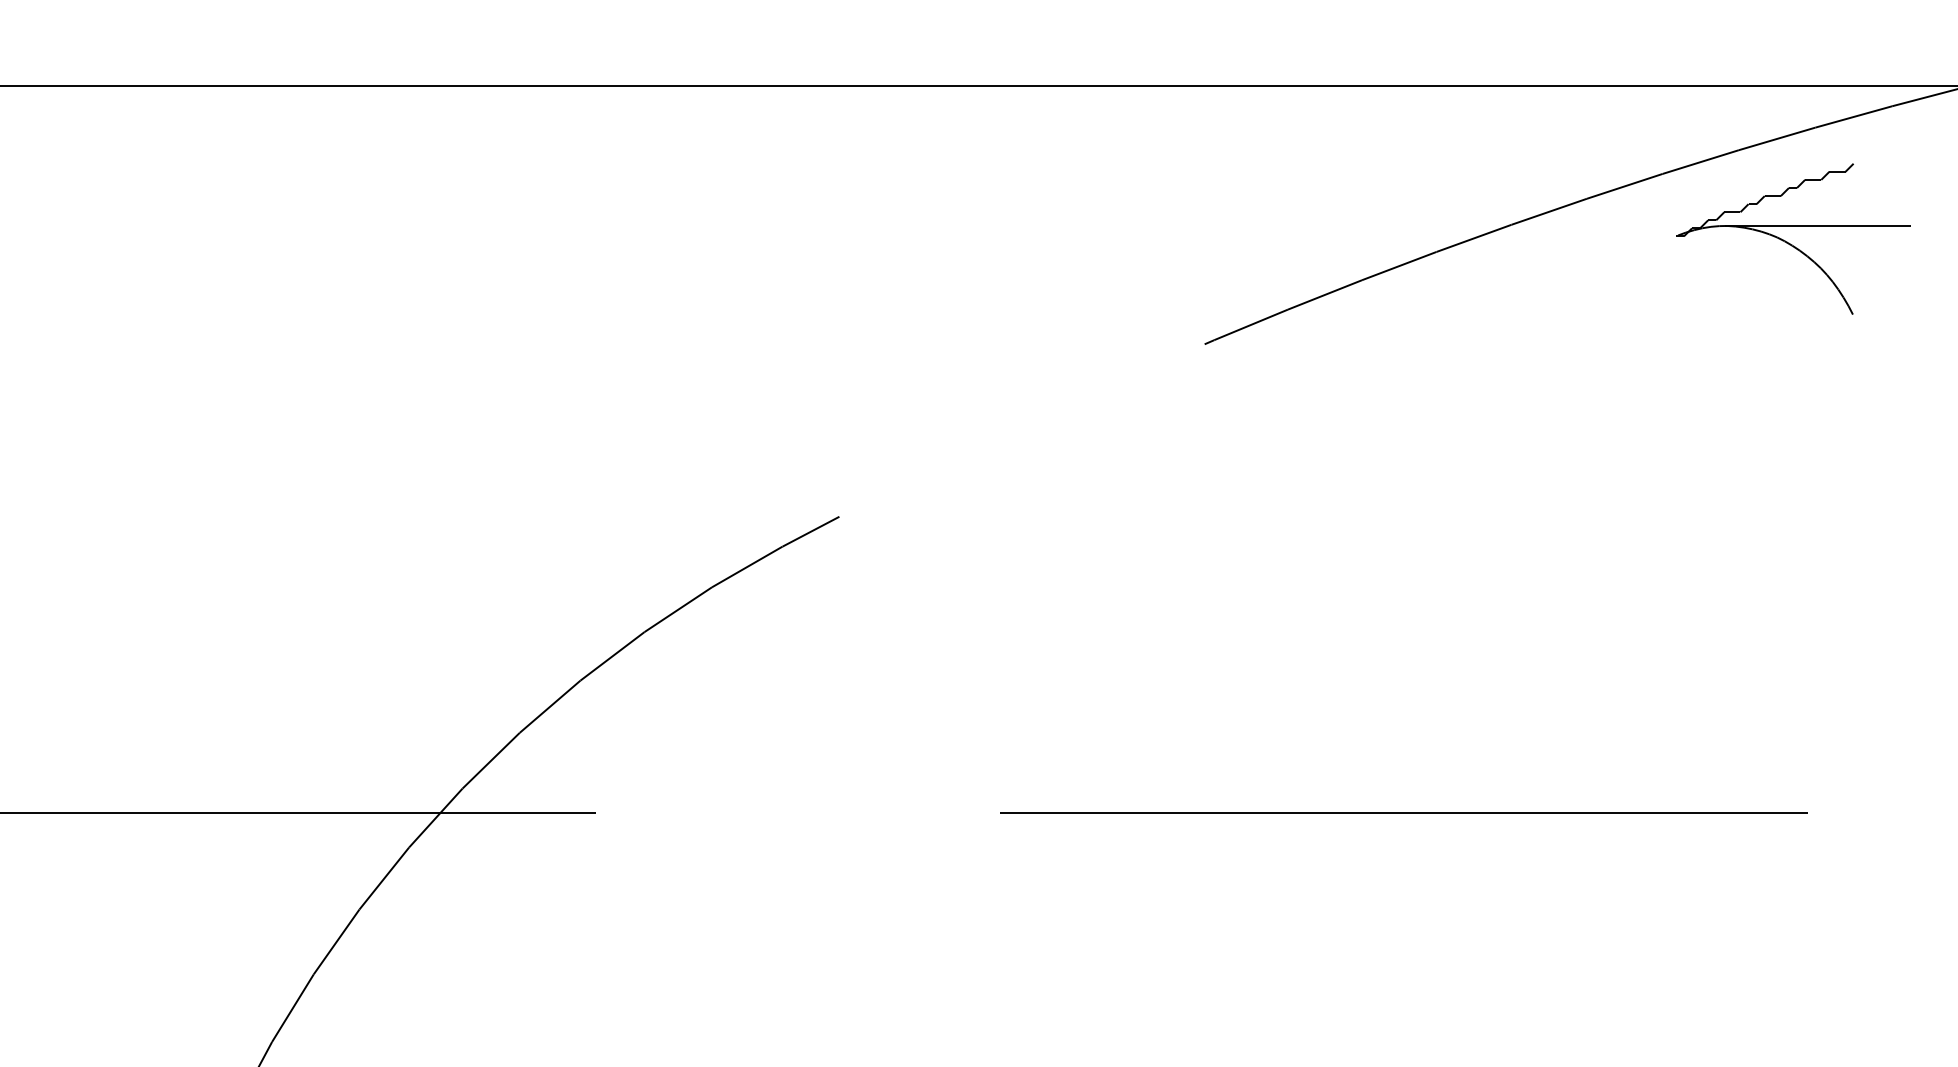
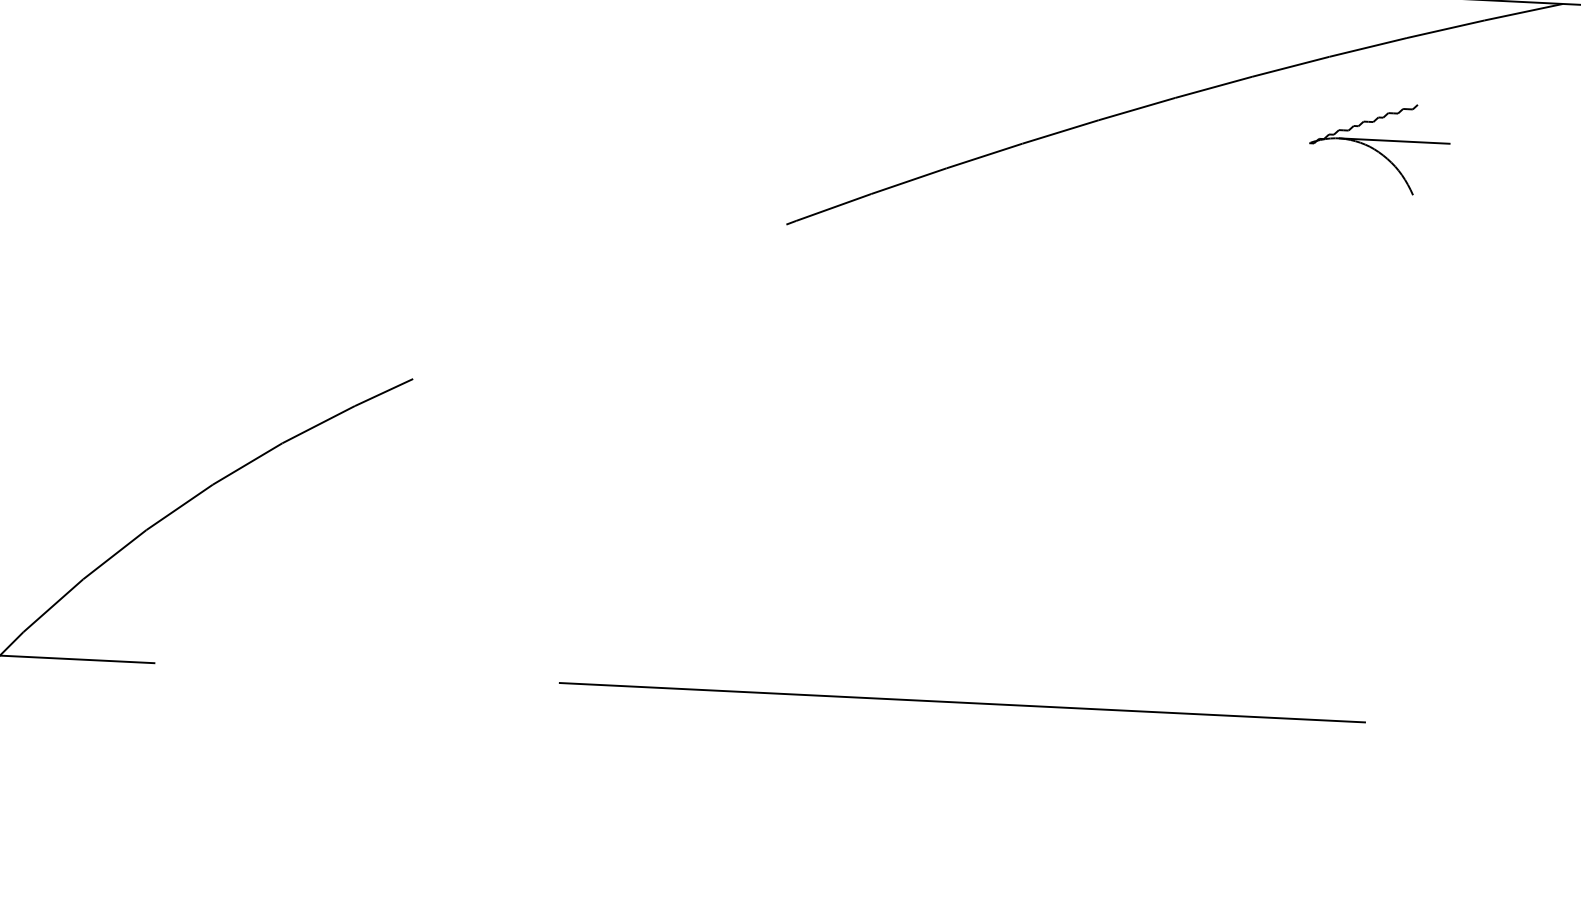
part: (1793, 238) -> (1379, 147), size x0.6

